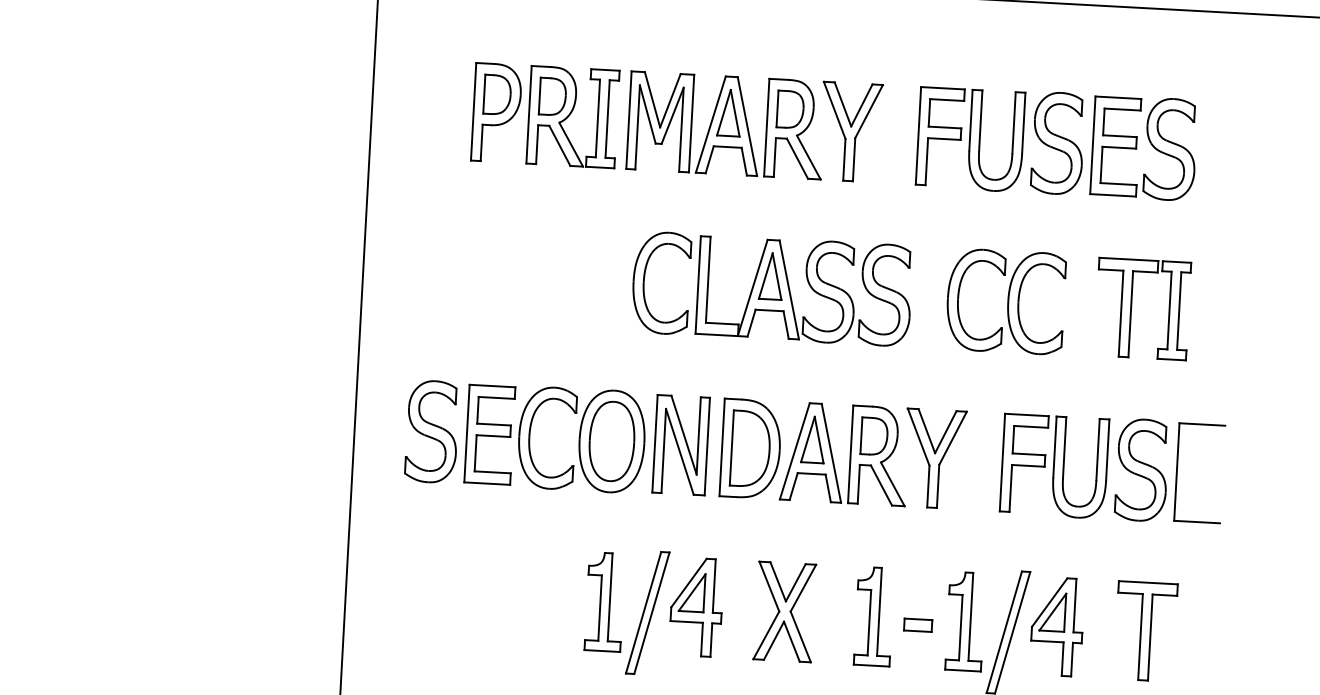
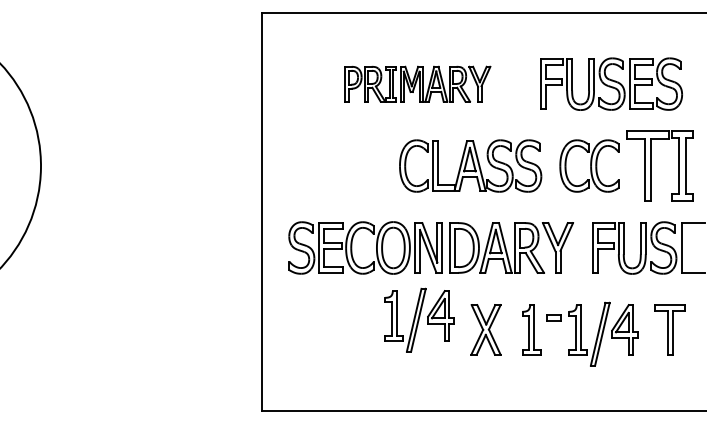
part: (676, 123) -> (417, 84), size x0.7
part: (1142, 307) -> (659, 165), size x1.4
part: (654, 611) -> (419, 319), moved
part: (916, 624) -> (553, 317), moved

